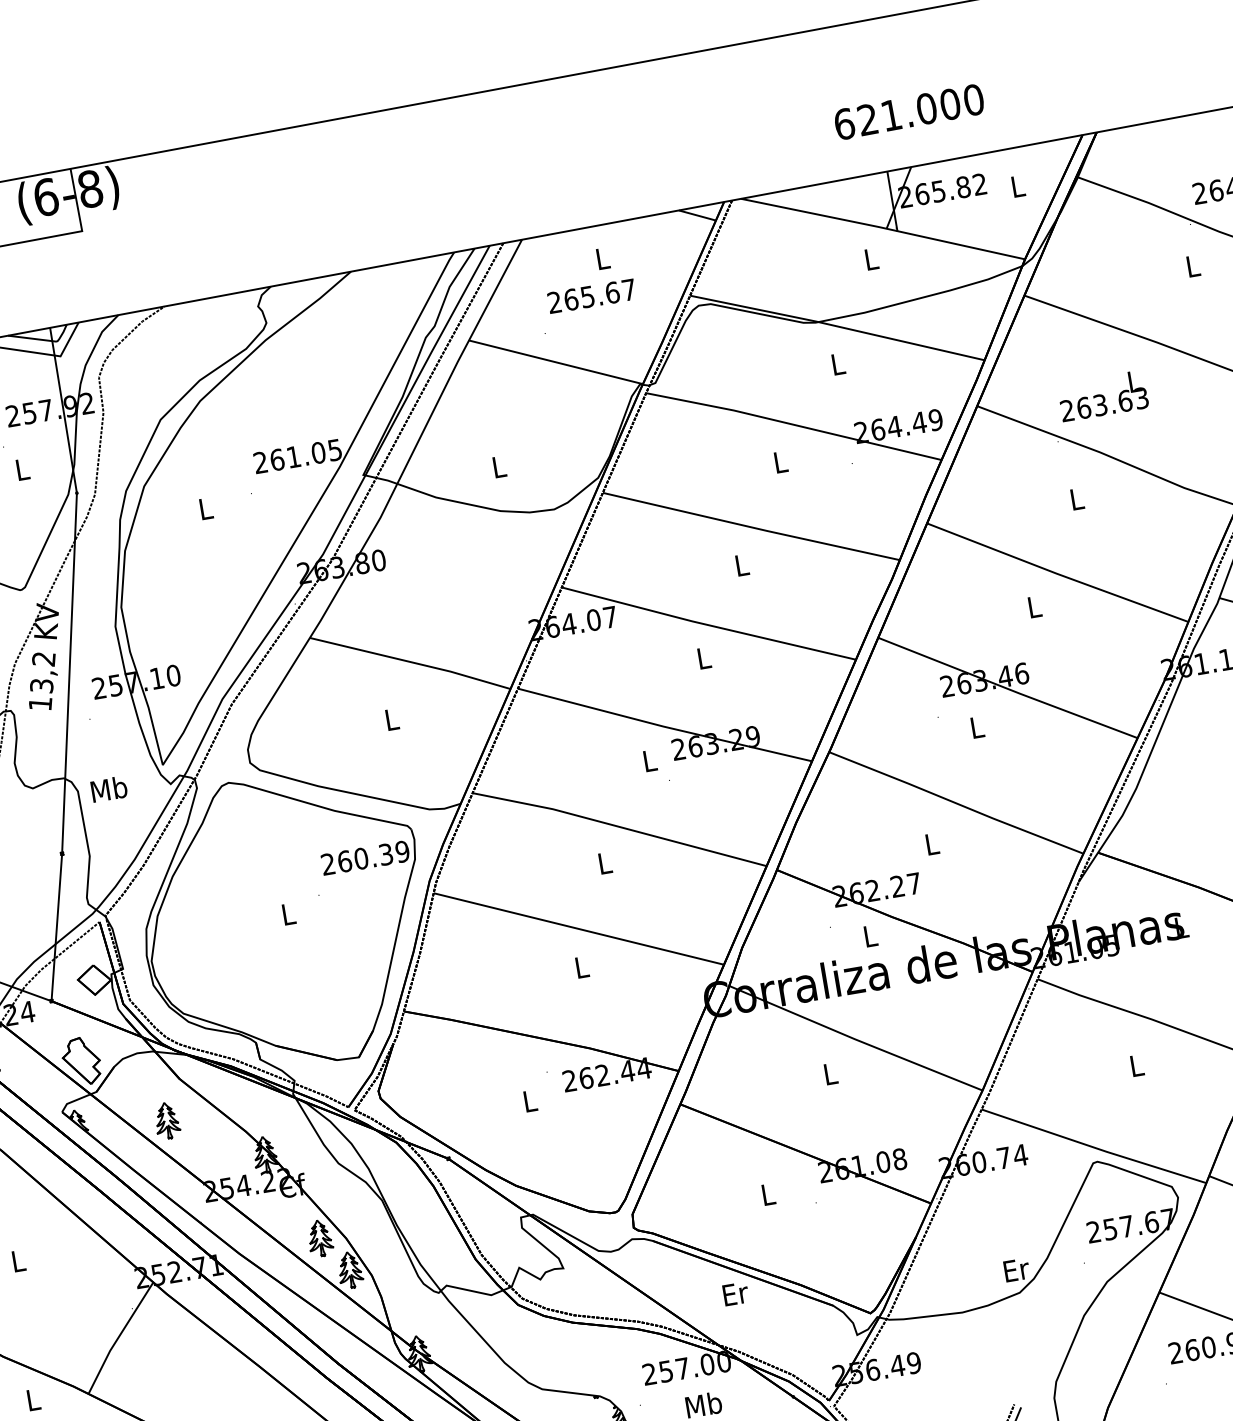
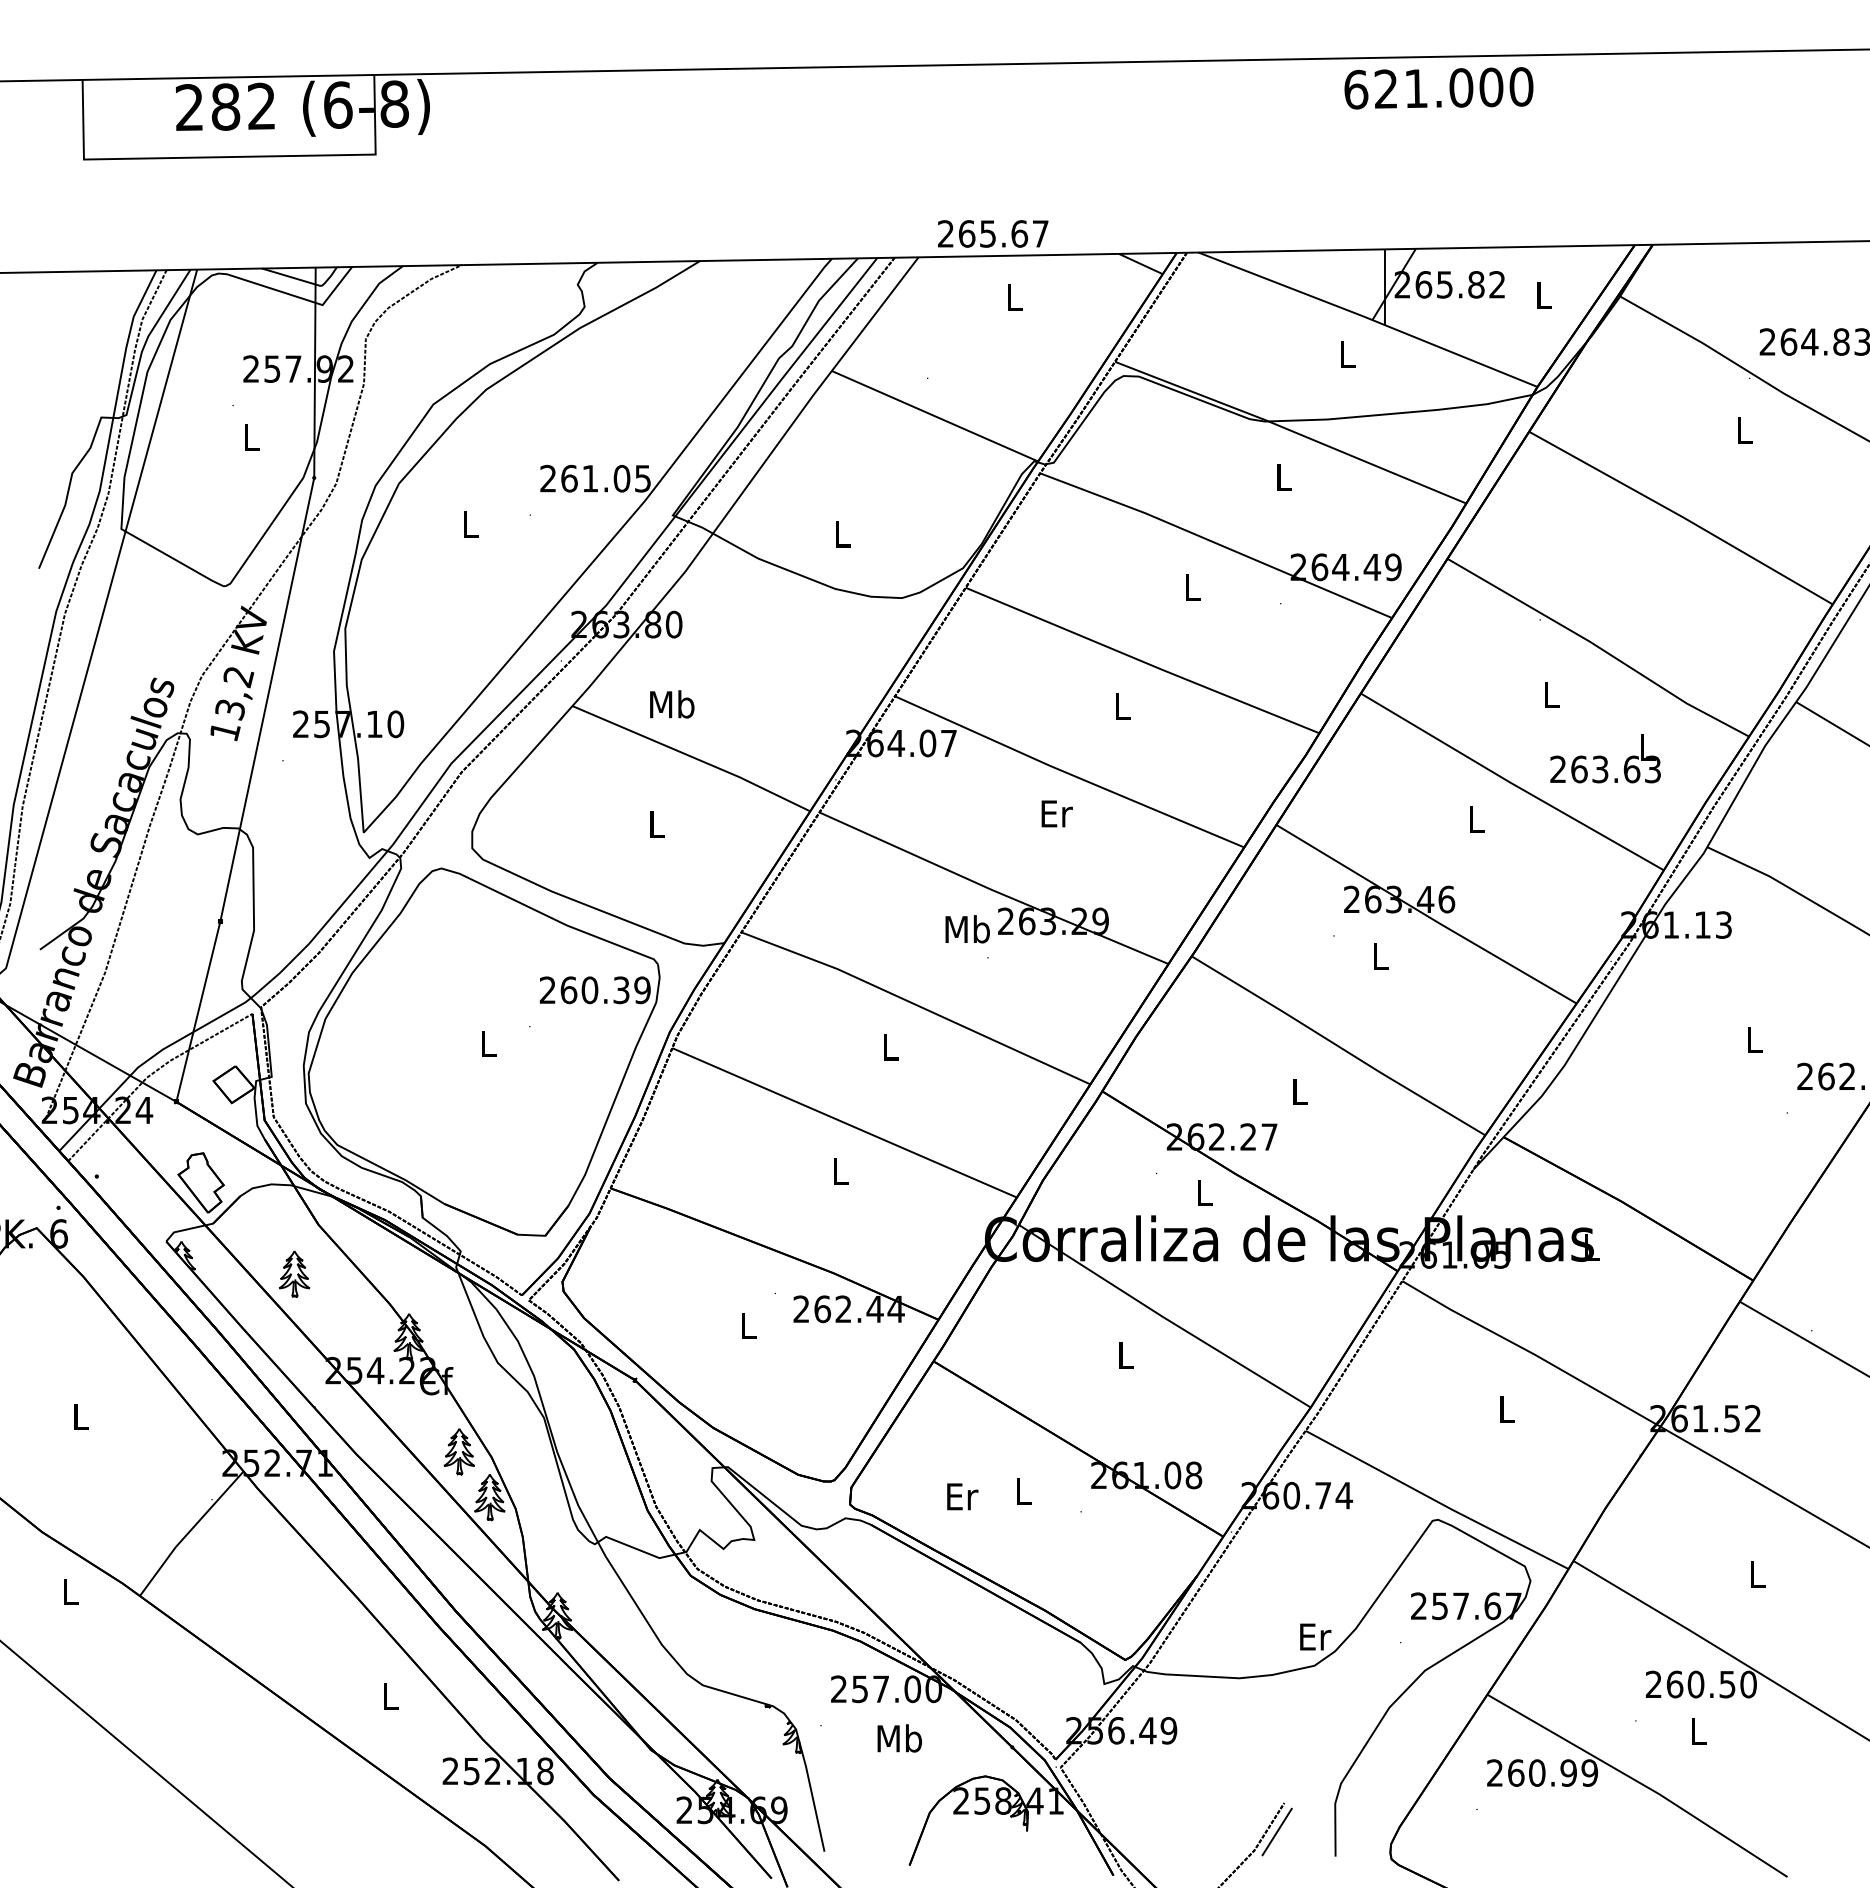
text: (908, 112) -> (1438, 88), moved
text: (591, 295) -> (993, 233), moved
text: (1103, 395) -> (1605, 758), moved
text: (704, 658) -> (1056, 813), L -> Er
text: (649, 760) -> (967, 929), L -> Mb
text: (109, 789) -> (672, 704), moved
text: (735, 1293) -> (962, 1496), moved

